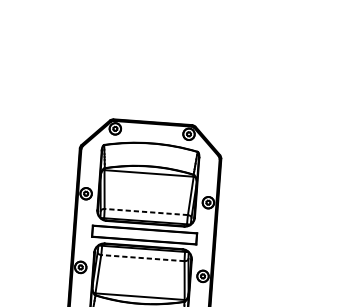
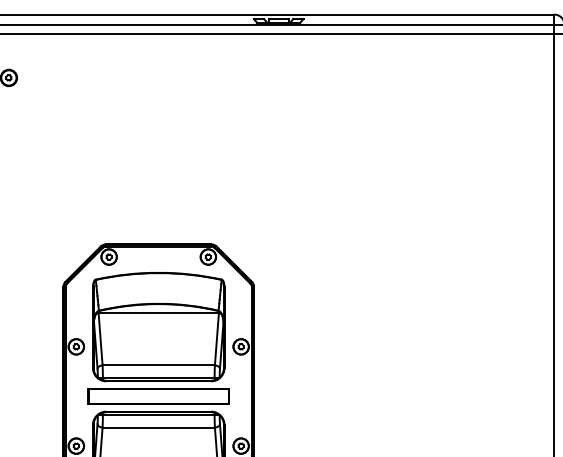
line: (146, 212) -> (158, 365), dashed -> solid
line: (142, 258) -> (158, 427), dashed -> solid

